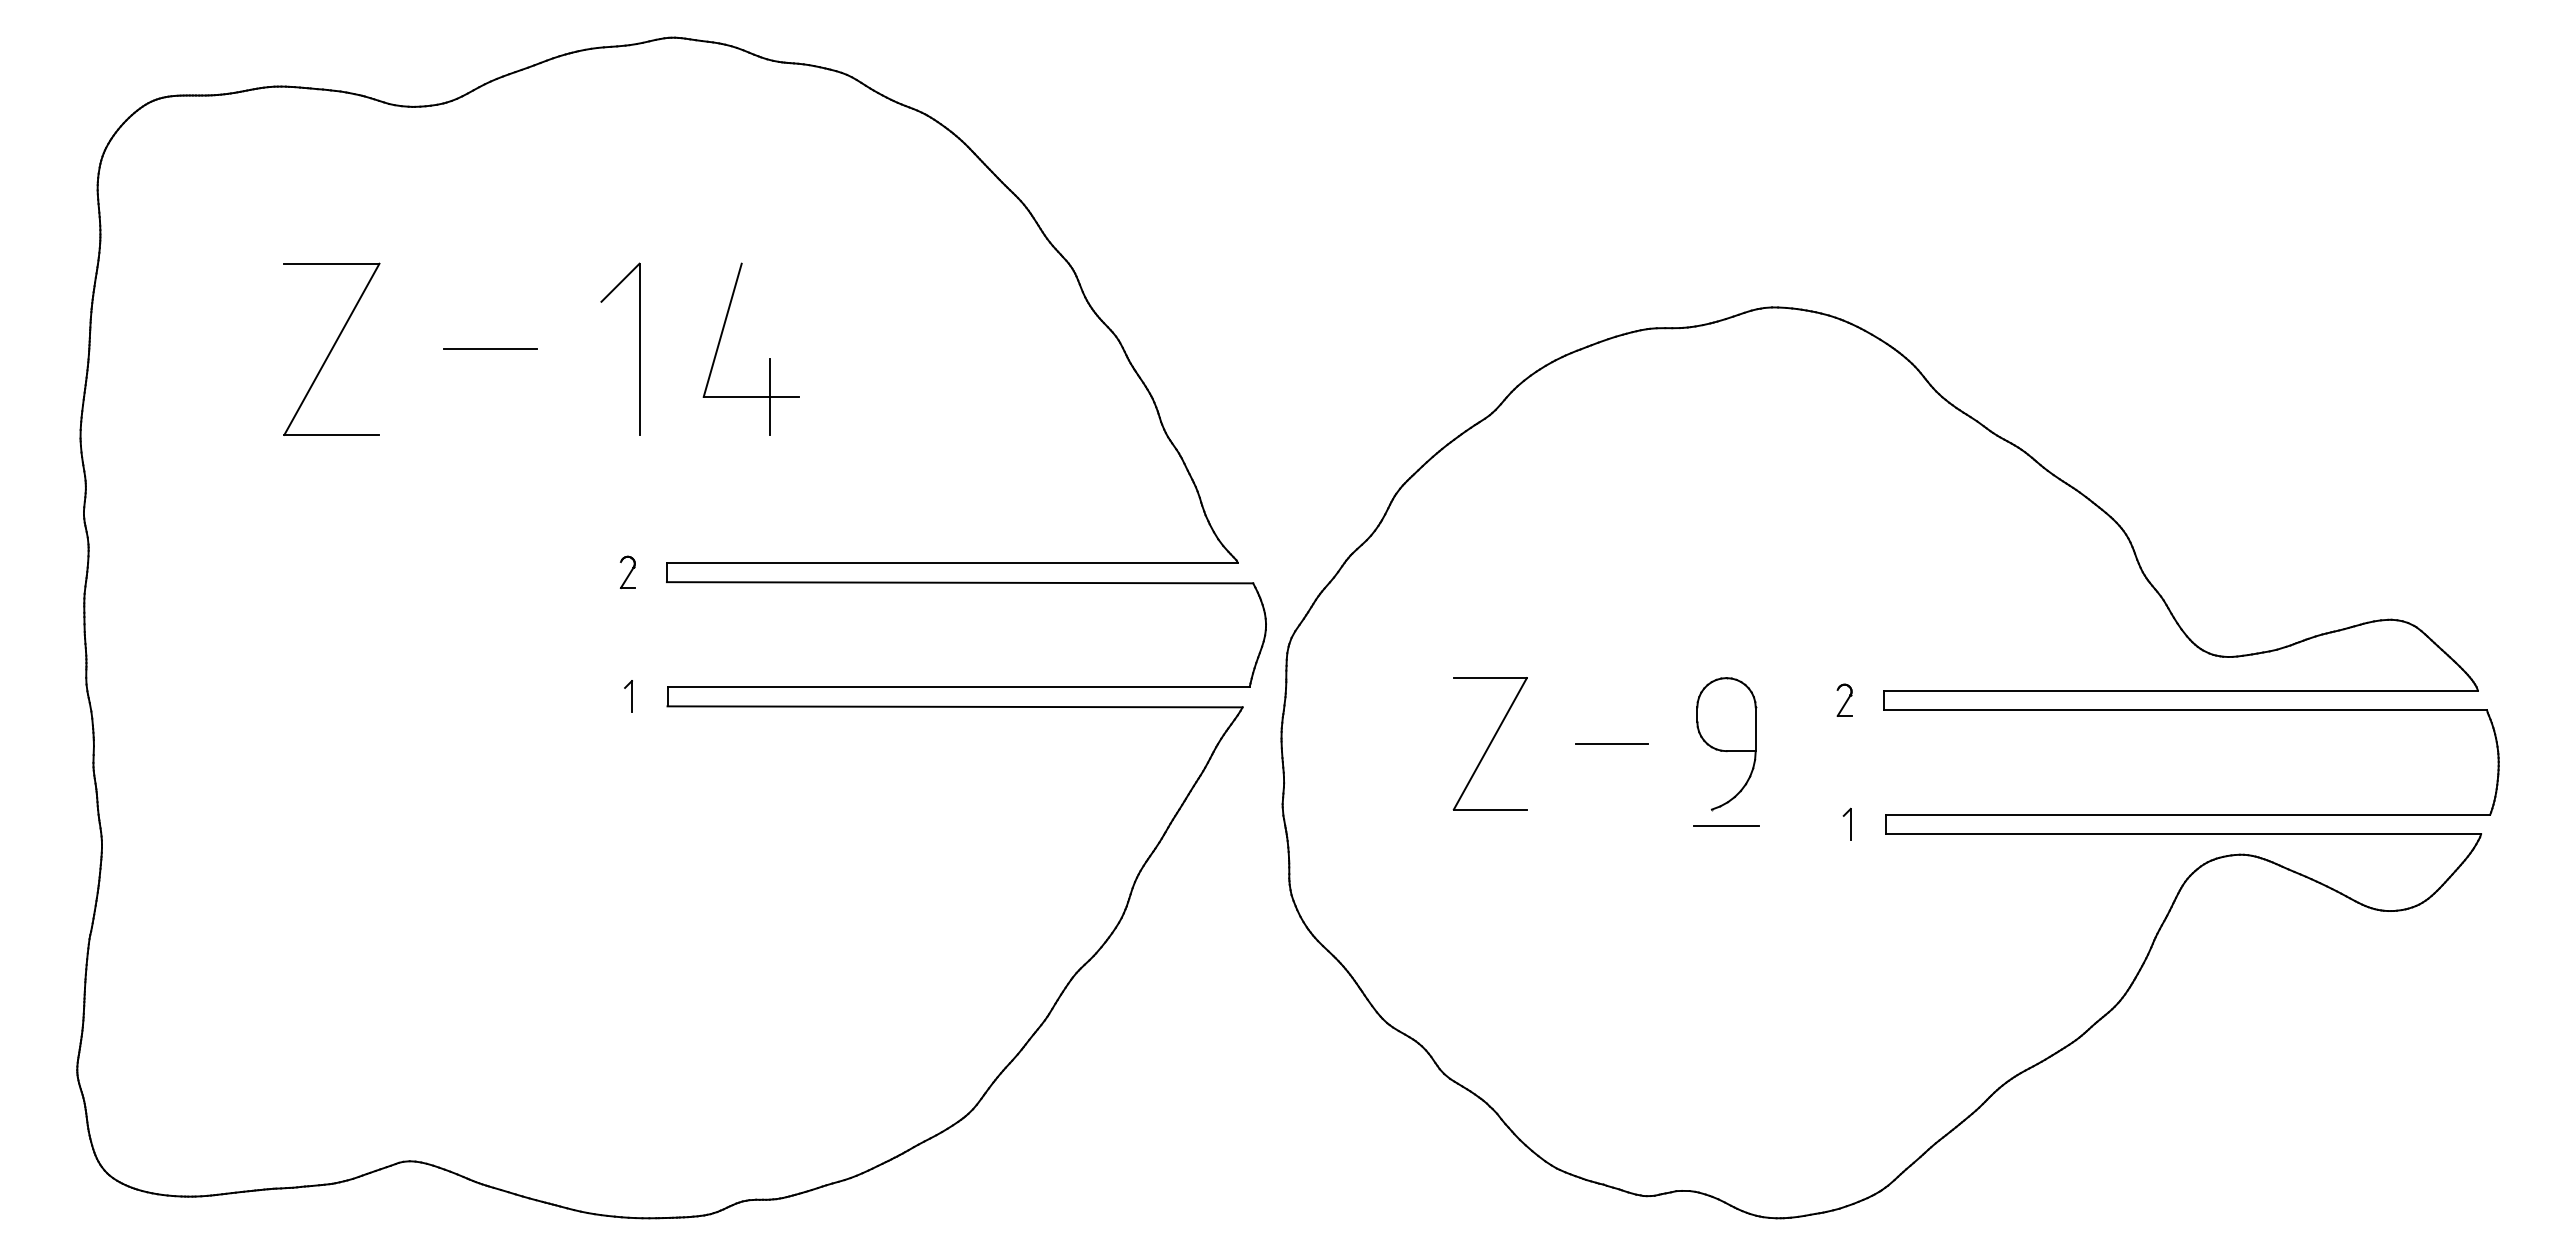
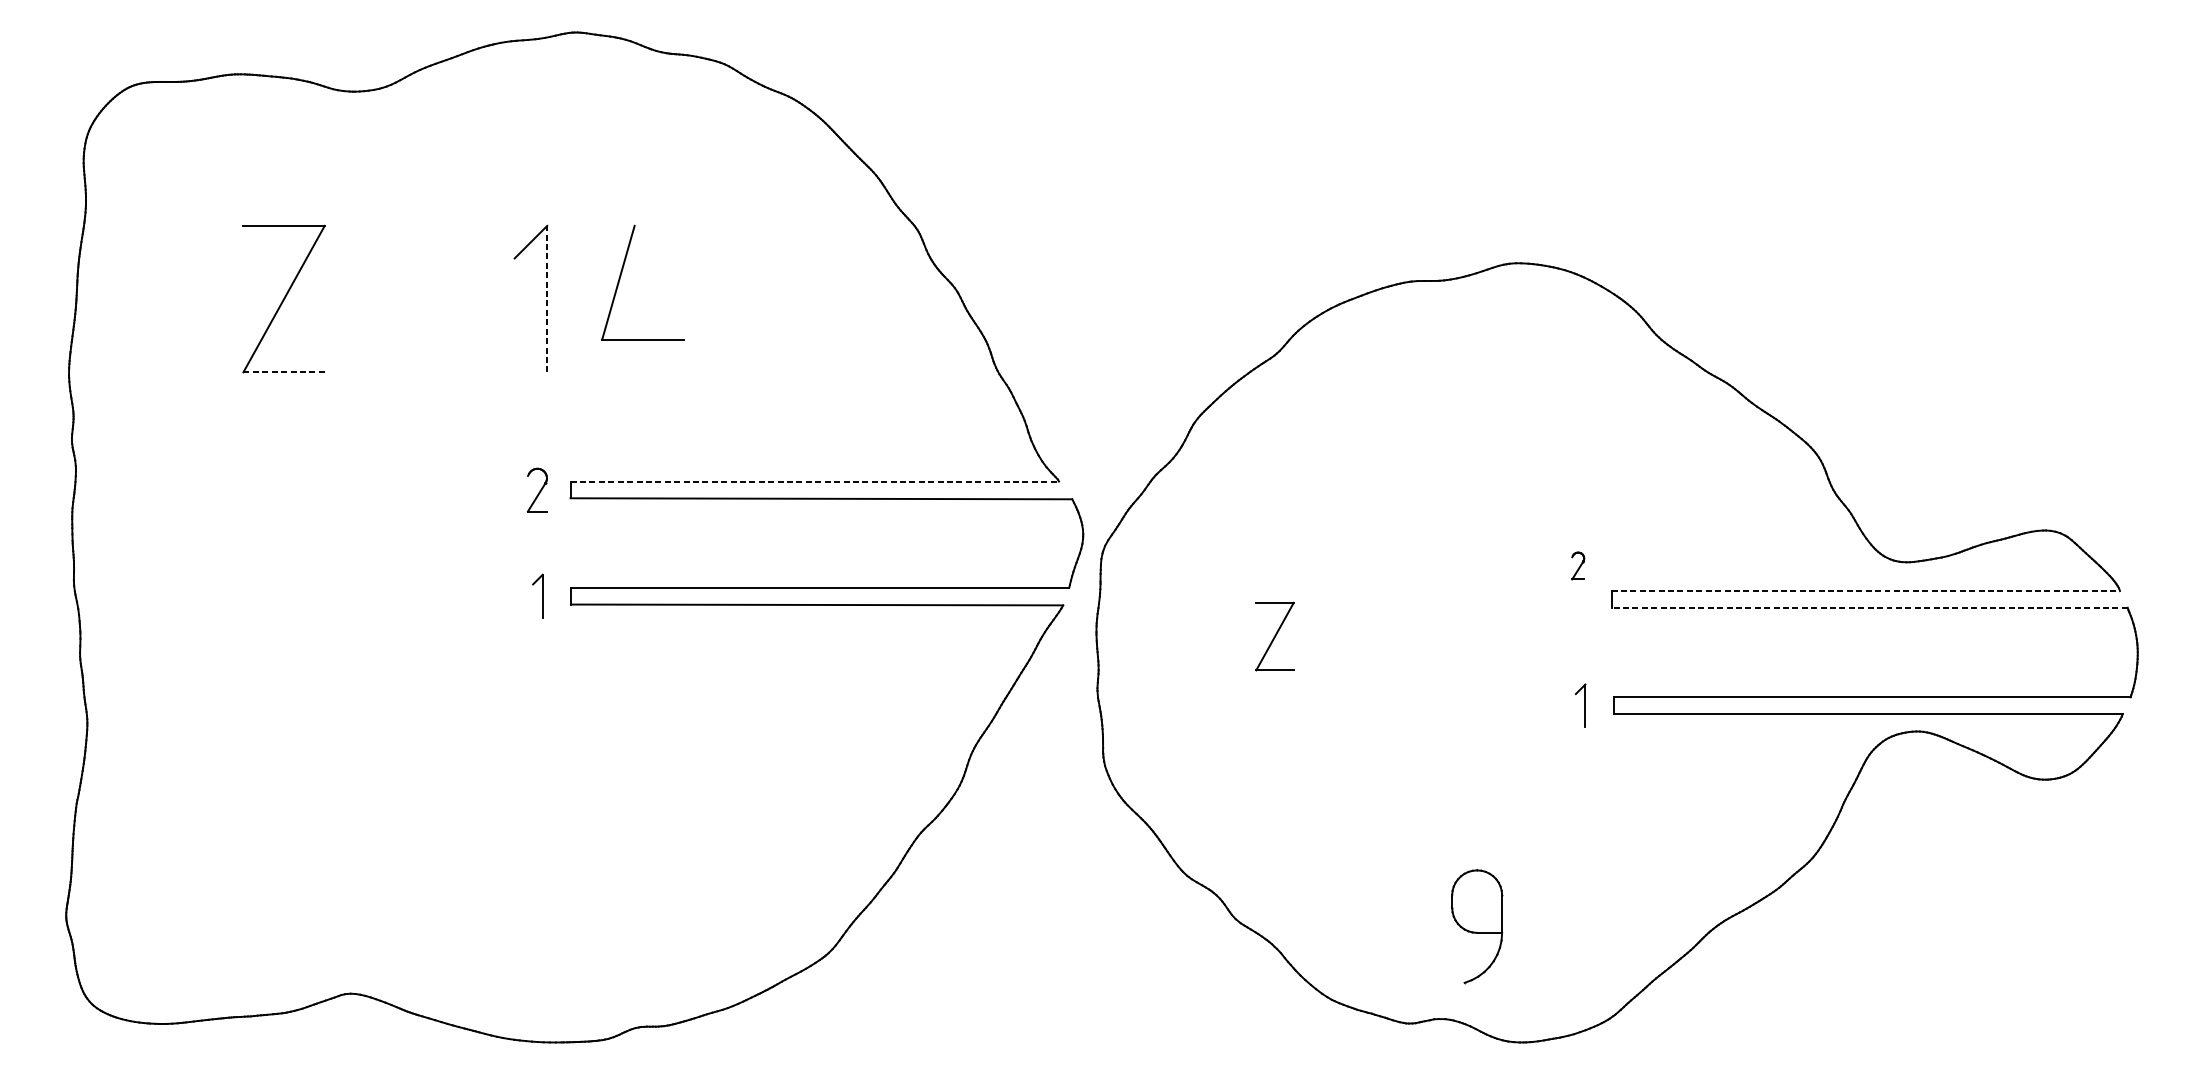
line: (490, 349) -> (419, 299), removed
line: (639, 349) -> (547, 299), solid -> dashed
line: (770, 396) -> (659, 339), removed
line: (331, 434) -> (283, 371), solid -> dashed
line: (952, 562) -> (814, 481), solid -> dashed
part: (627, 571) -> (536, 489), size x1.6
line: (2181, 690) -> (1866, 590), solid -> dashed
part: (628, 696) -> (537, 596), size x1.6
part: (1844, 699) -> (1578, 565), moved
line: (2185, 710) -> (1869, 608), solid -> dashed
part: (1489, 743) -> (1274, 636), size x0.6
line: (1611, 743) -> (1378, 636), removed
part: (1726, 744) -> (1477, 927), moved
part: (1846, 823) -> (1579, 704), size x1.6
line: (1726, 825) -> (1477, 706), removed

